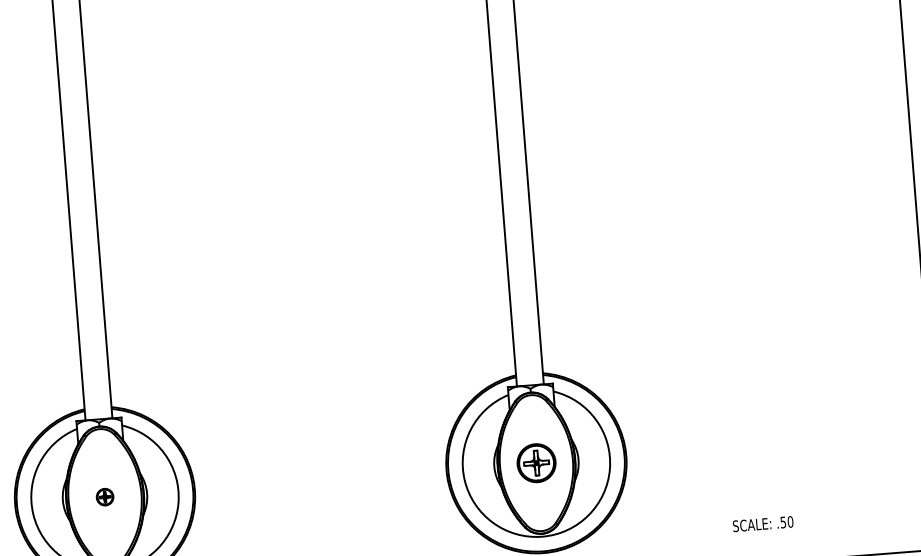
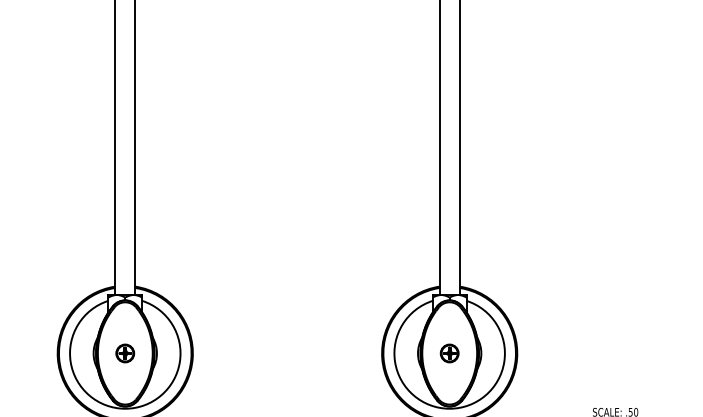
part: (536, 463) -> (449, 353), size x0.62
part: (105, 497) -> (125, 353), size x1.43

